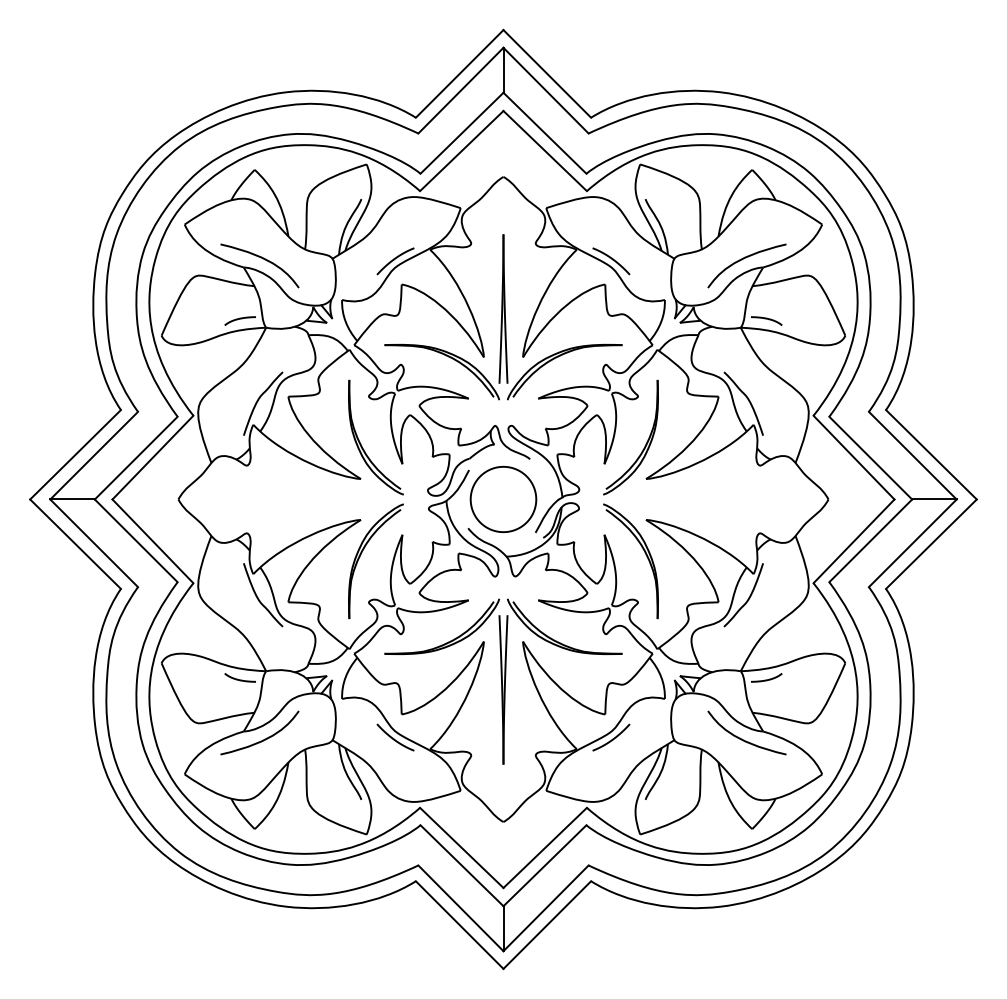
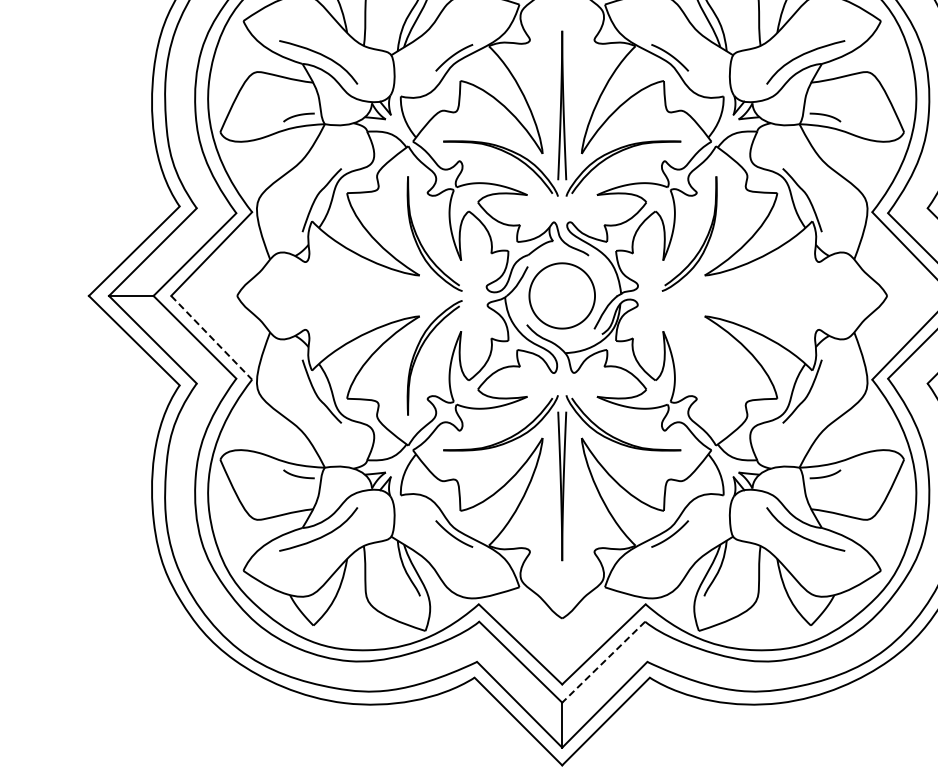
line: (153, 541) -> (212, 337), solid -> dashed
part: (646, 557) -> (705, 353), removed
line: (544, 865) -> (603, 661), solid -> dashed

